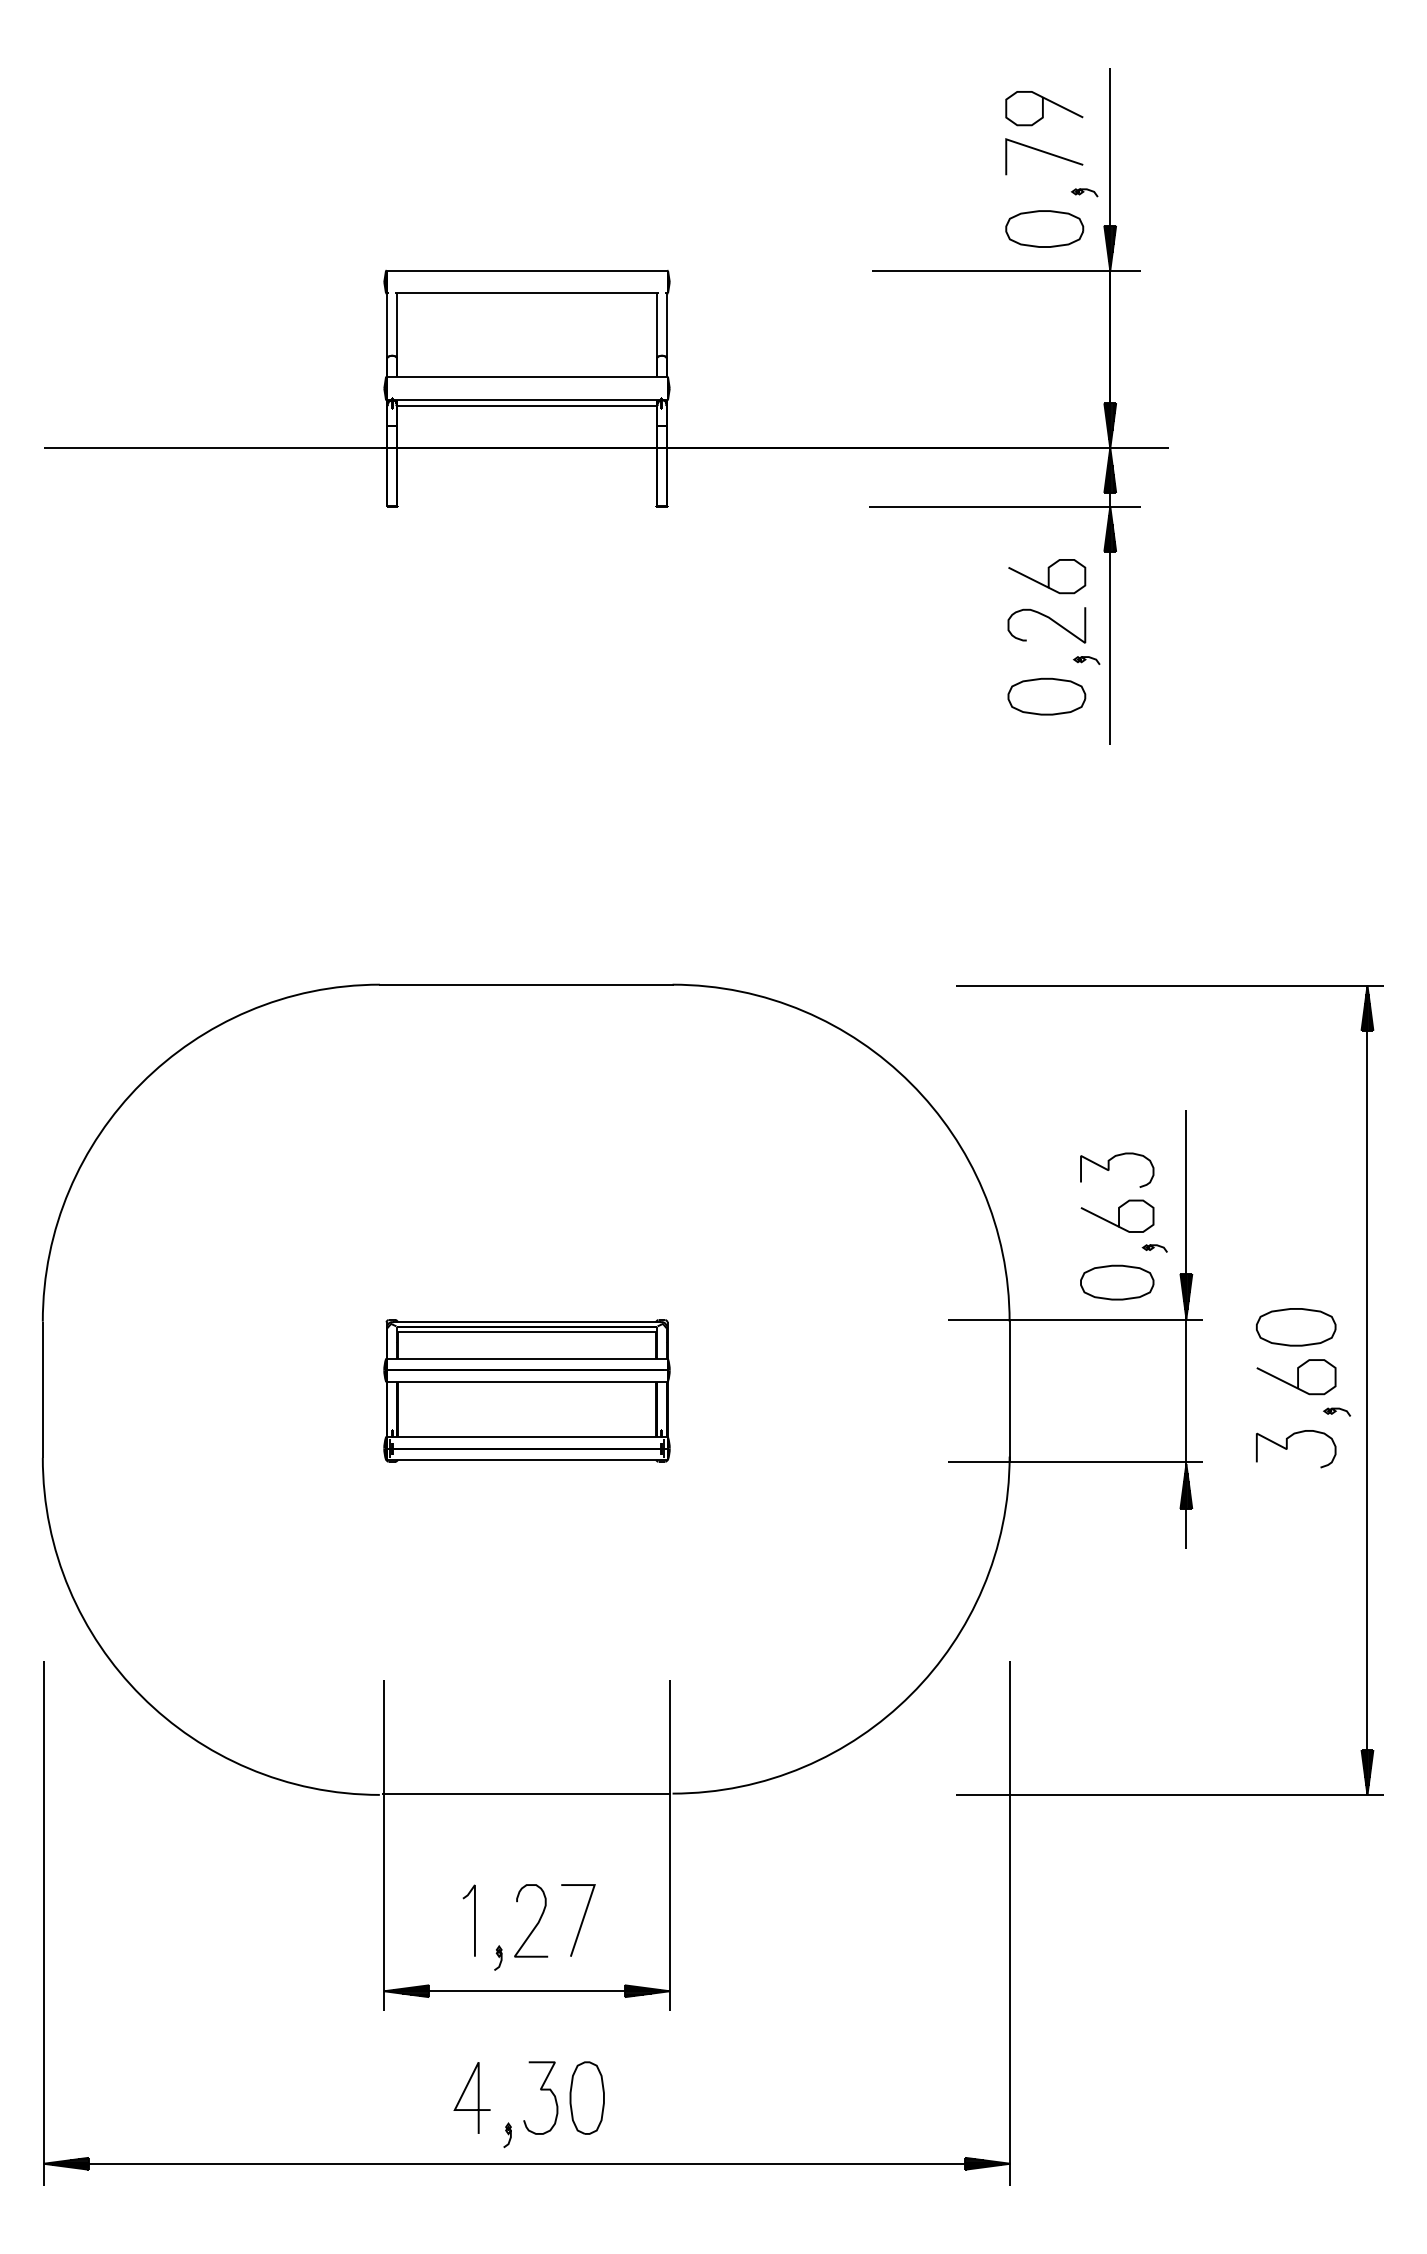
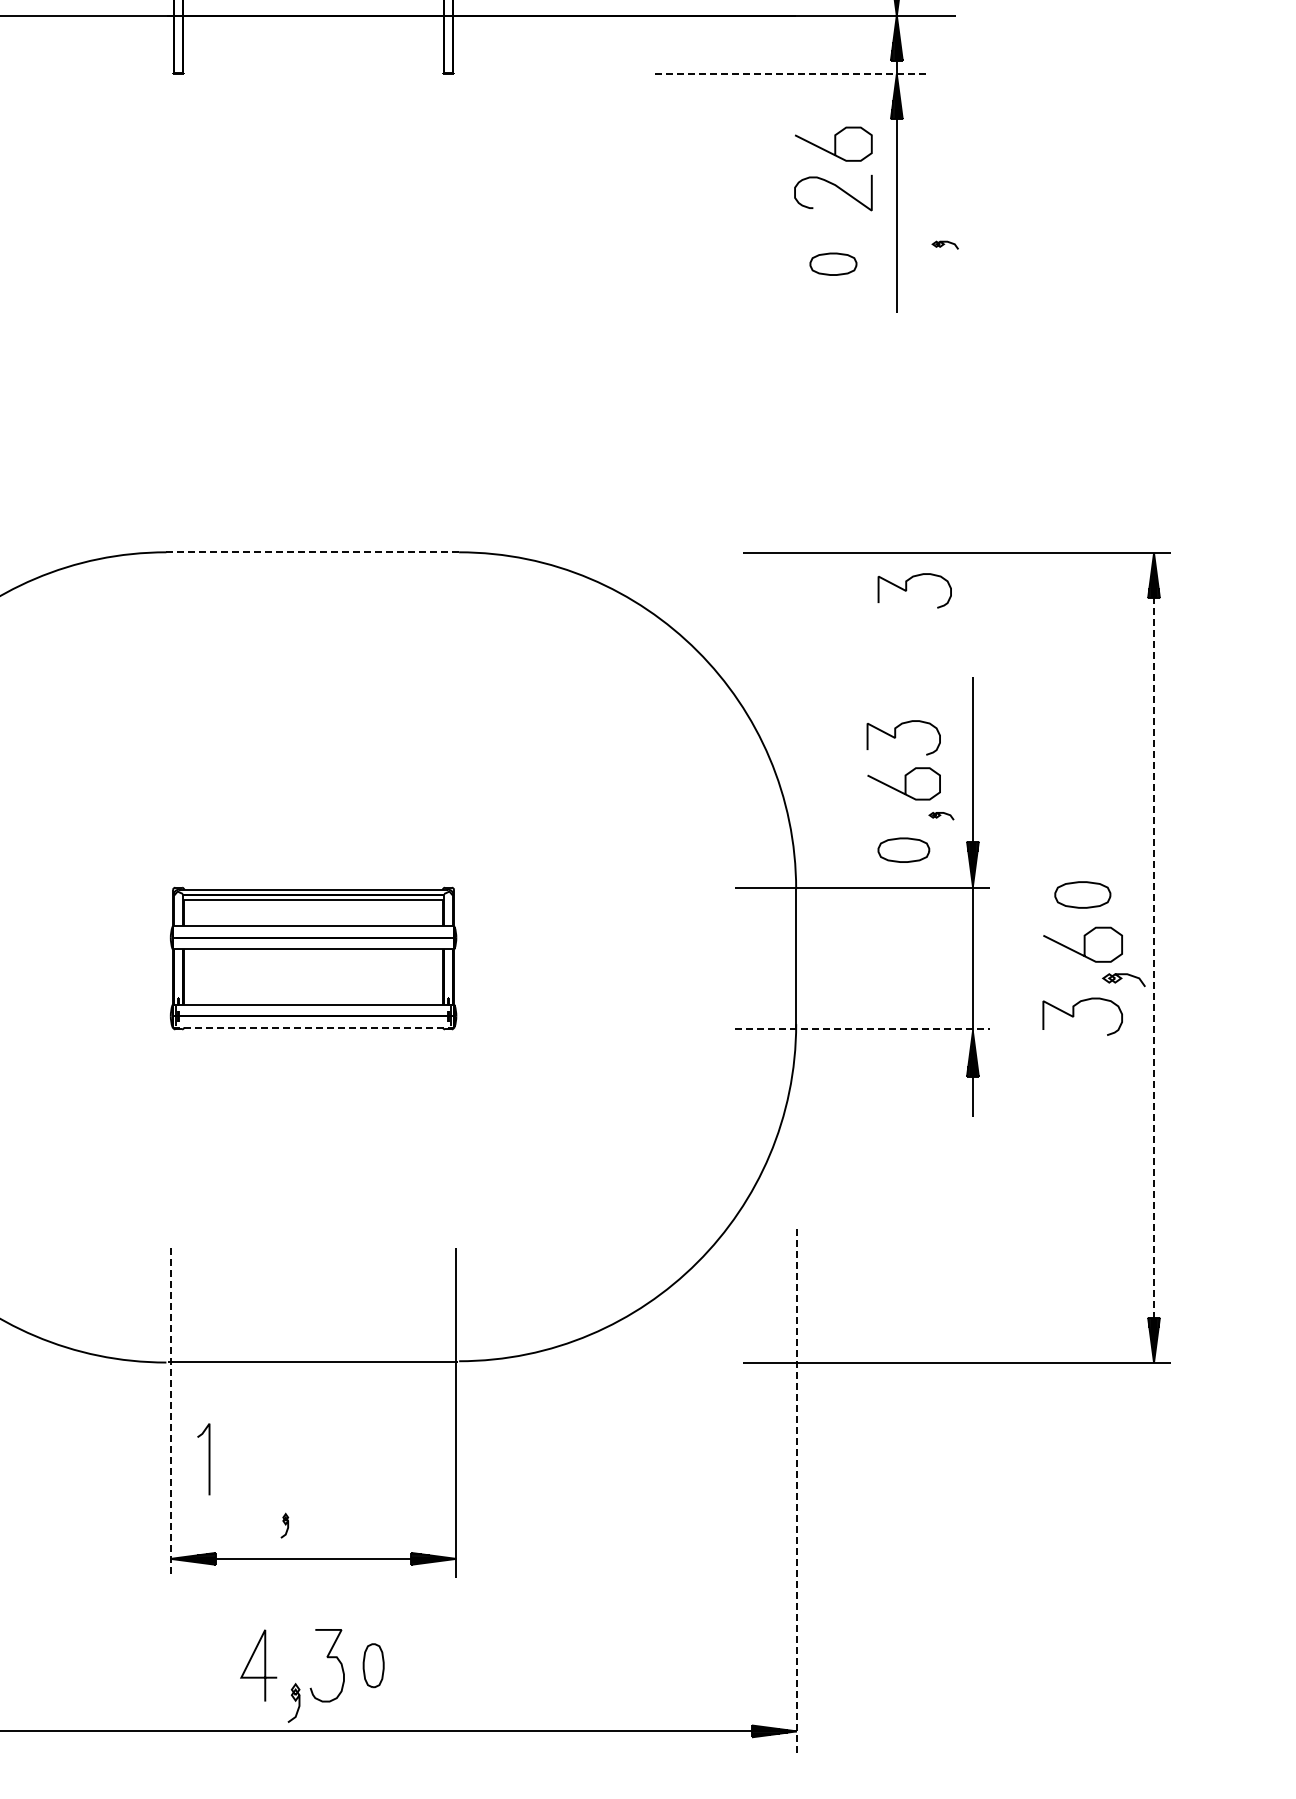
line: (1005, 506) -> (792, 74), solid -> dashed
part: (1086, 660) -> (945, 245), moved
part: (1046, 696) -> (833, 264), size x0.6
line: (526, 984) -> (313, 552), solid -> dashed
curve: (1120, 1022) -> (907, 590), added
part: (1117, 1282) -> (904, 850), size x0.7
part: (1296, 1327) -> (1083, 895), size x0.7
line: (1367, 1390) -> (1154, 958), solid -> dashed
part: (1336, 1411) -> (1123, 979), size x1.6
line: (527, 1459) -> (314, 1027), solid -> dashed
line: (1075, 1461) -> (862, 1029), solid -> dashed
line: (384, 1846) -> (171, 1414), solid -> dashed
line: (474, 1920) -> (209, 1459), moved
line: (581, 1920) -> (368, 1488), removed
curve: (536, 1923) -> (323, 1491), removed
line: (1010, 1924) -> (797, 1492), solid -> dashed
part: (586, 2097) -> (373, 1665), size x0.6
part: (507, 2135) -> (294, 1703), size x1.6

